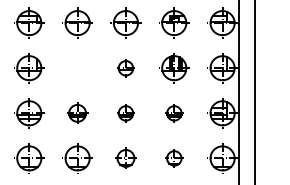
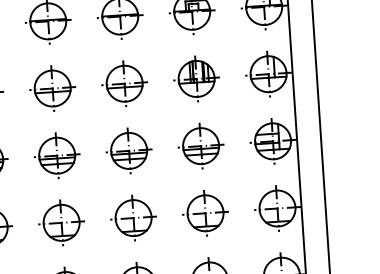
part: (77, 68) -> (52, 88), added
part: (125, 68) -> (124, 84), size x1.67
part: (77, 113) -> (56, 155), size x1.43
part: (125, 113) -> (128, 151), size x1.67
part: (174, 113) -> (201, 146), size x1.67
part: (125, 158) -> (132, 218), size x1.43
part: (174, 158) -> (205, 213), size x1.67

